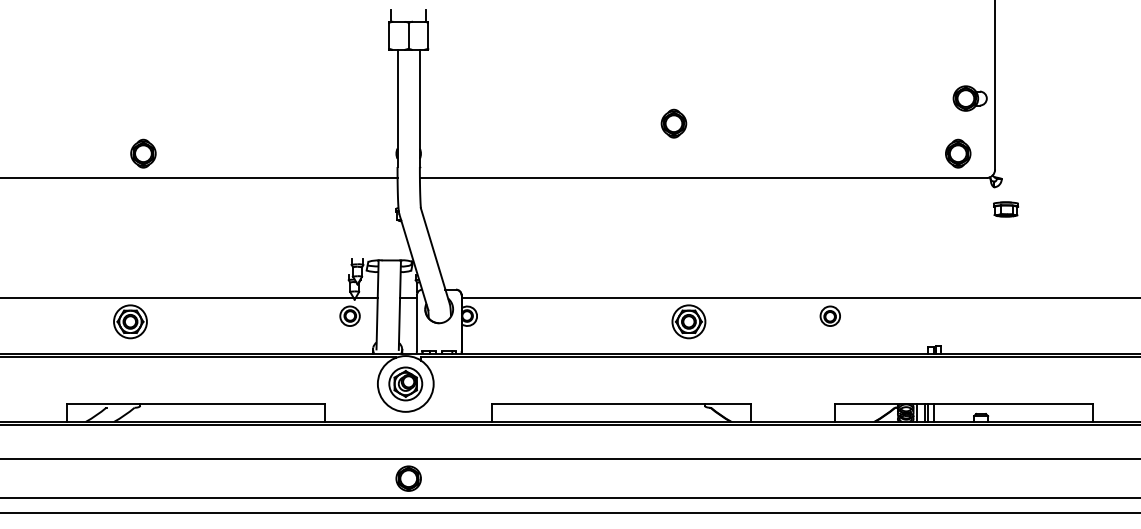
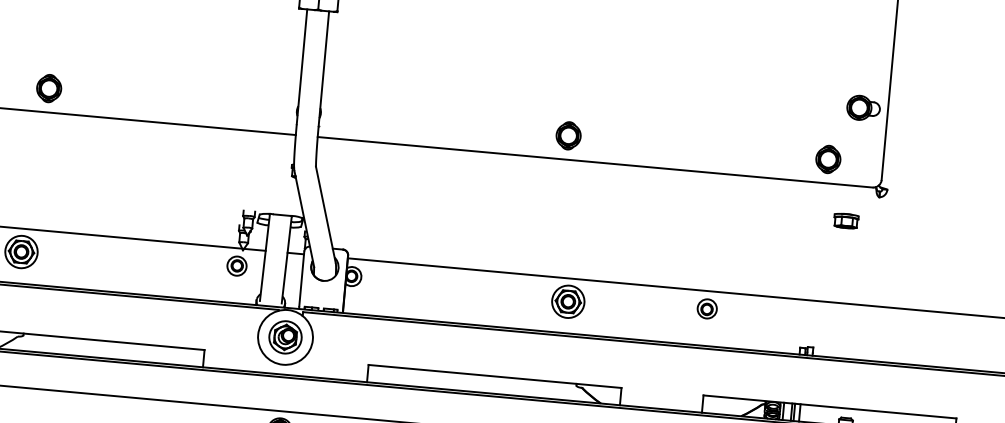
part: (673, 123) -> (568, 135), moved
part: (958, 153) -> (828, 159), moved
part: (1006, 209) -> (846, 221), moved

